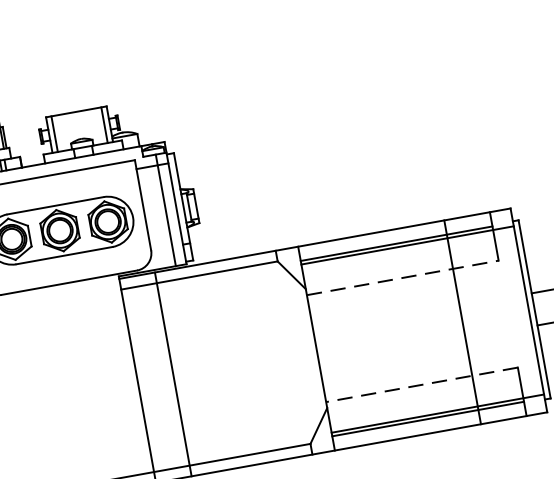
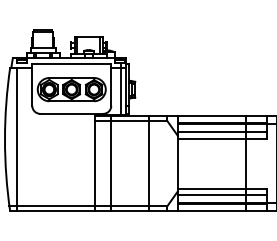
line: (400, 264) -> (222, 132), added
line: (402, 277) -> (222, 138), dashed -> solid
line: (255, 359) -> (149, 163), added
line: (421, 384) -> (222, 188), dashed -> solid
line: (424, 399) -> (222, 195), added

